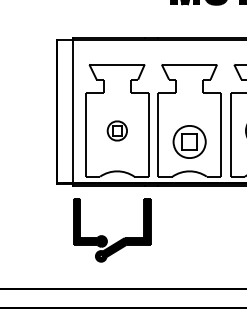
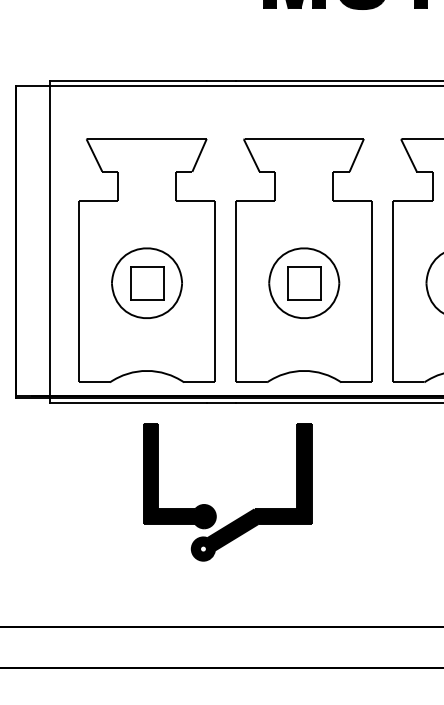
part: (117, 130) -> (147, 282), size x1.67
part: (189, 141) -> (303, 282), moved
part: (105, 236) -> (212, 505), moved

